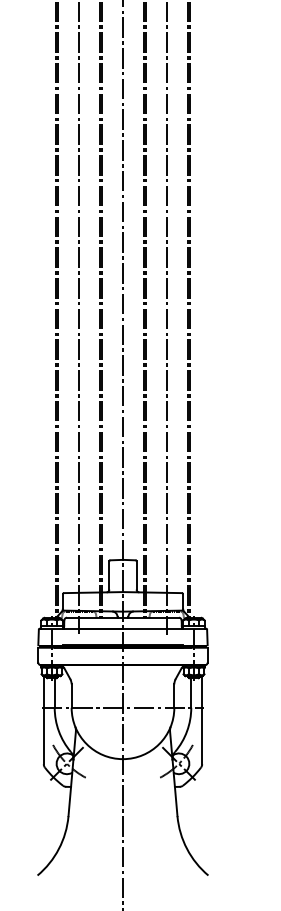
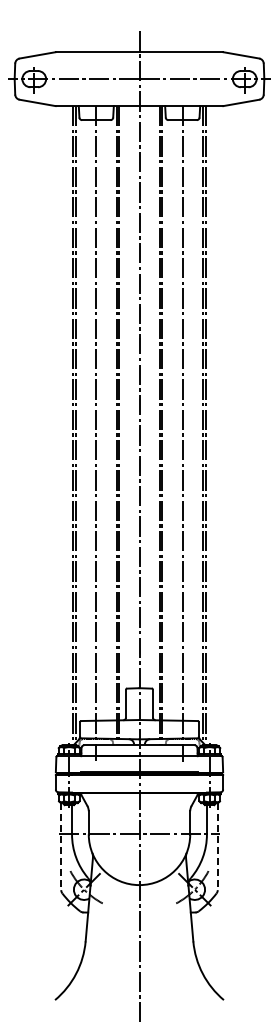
line: (44, 720) -> (61, 846), solid -> dashed
line: (201, 720) -> (217, 846), solid -> dashed

